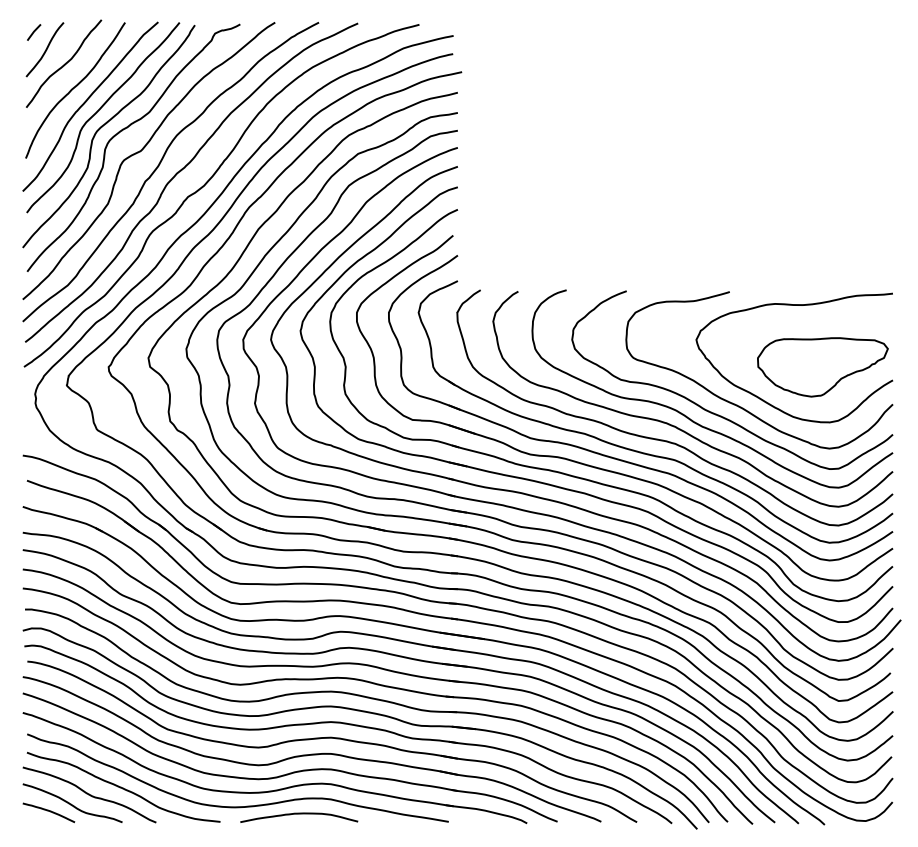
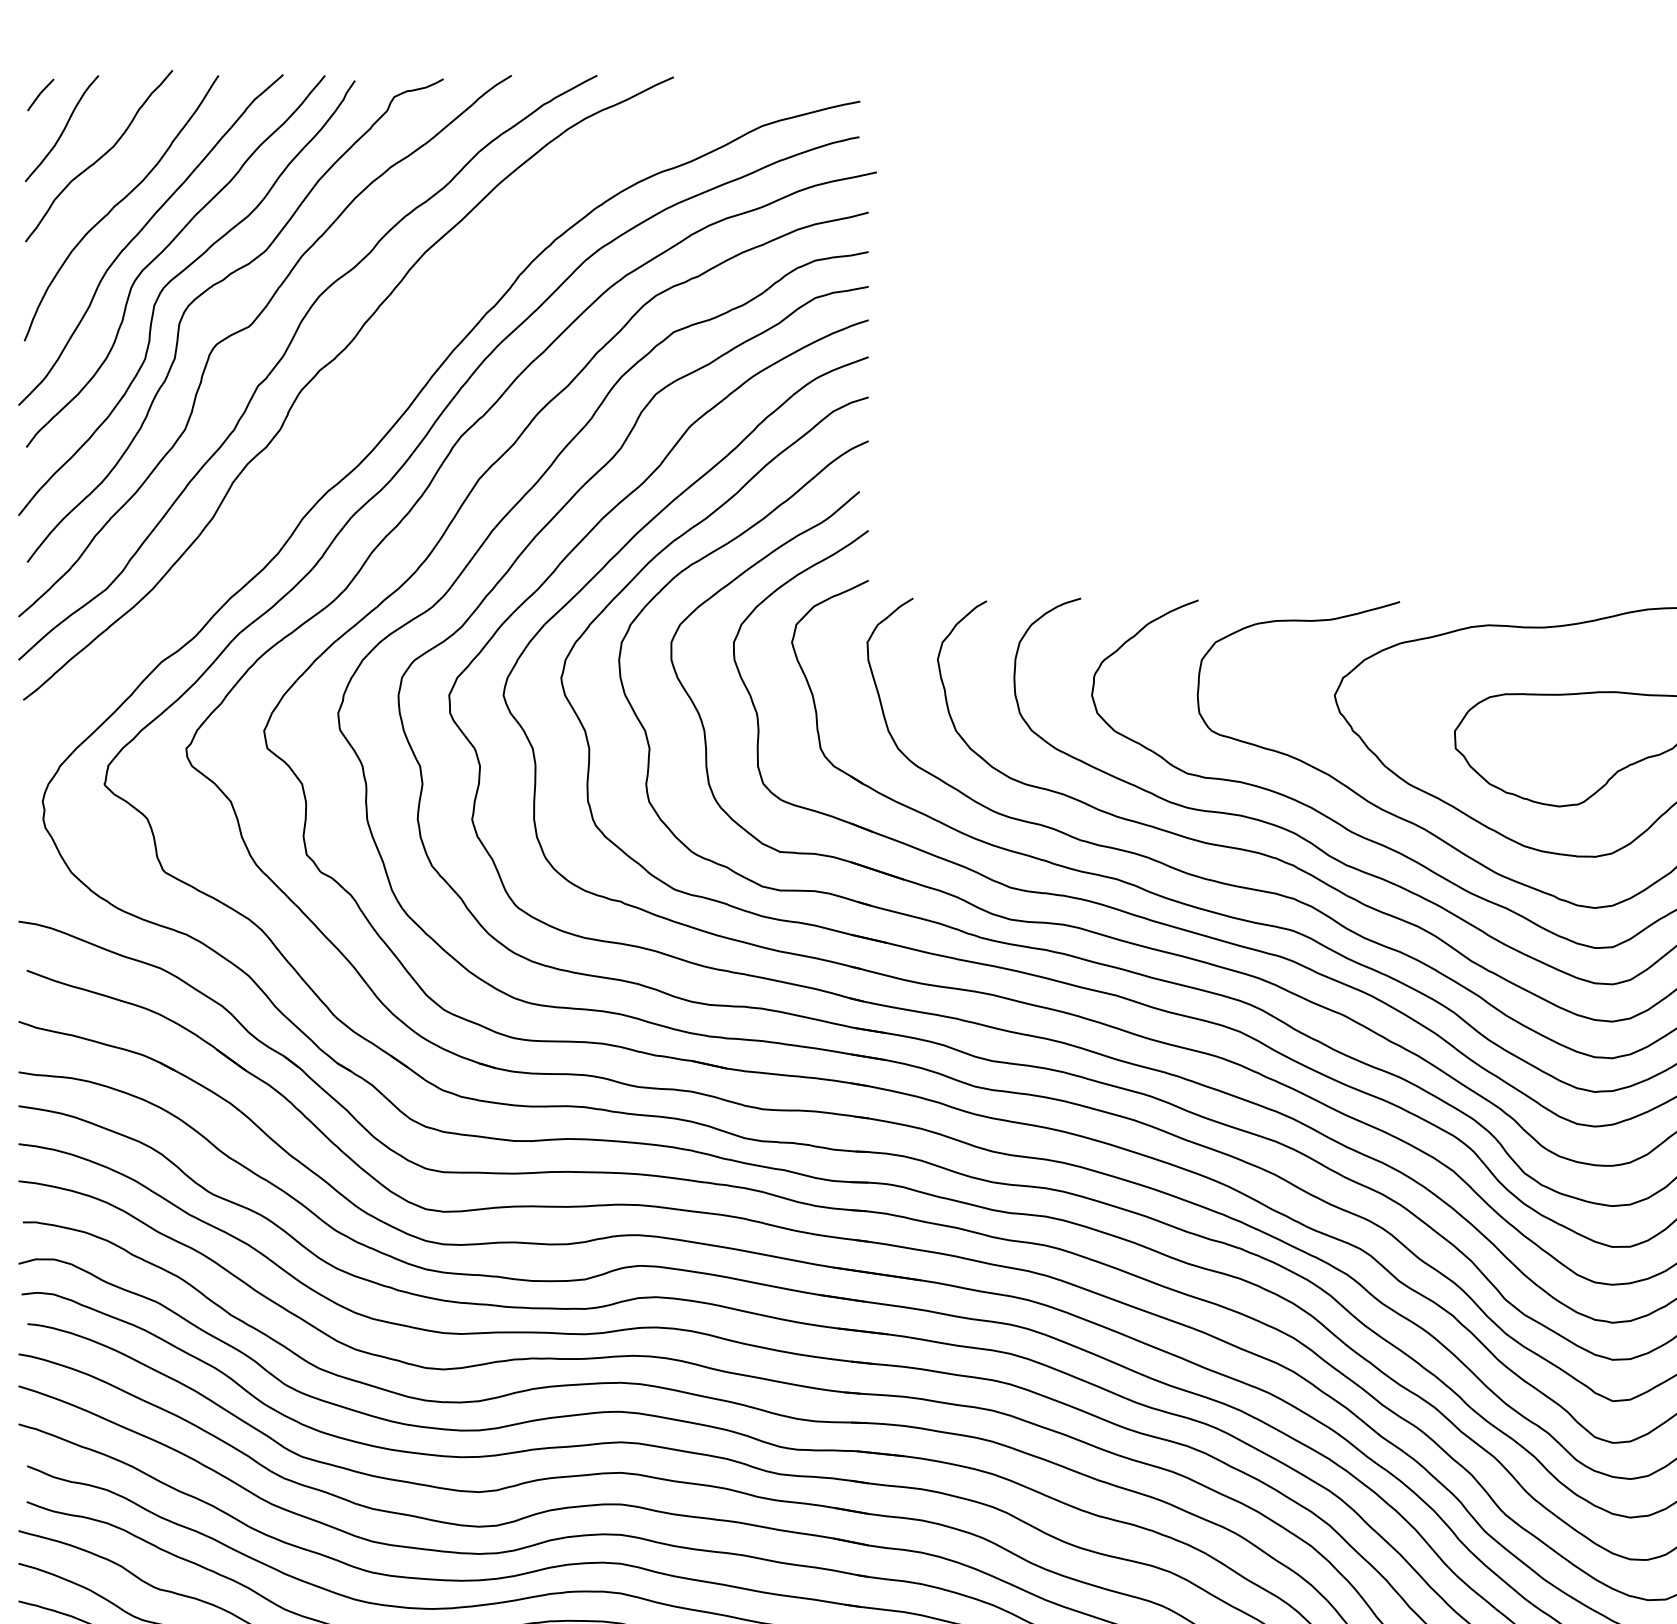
curve: (208, 182) -> (381, 388), removed

